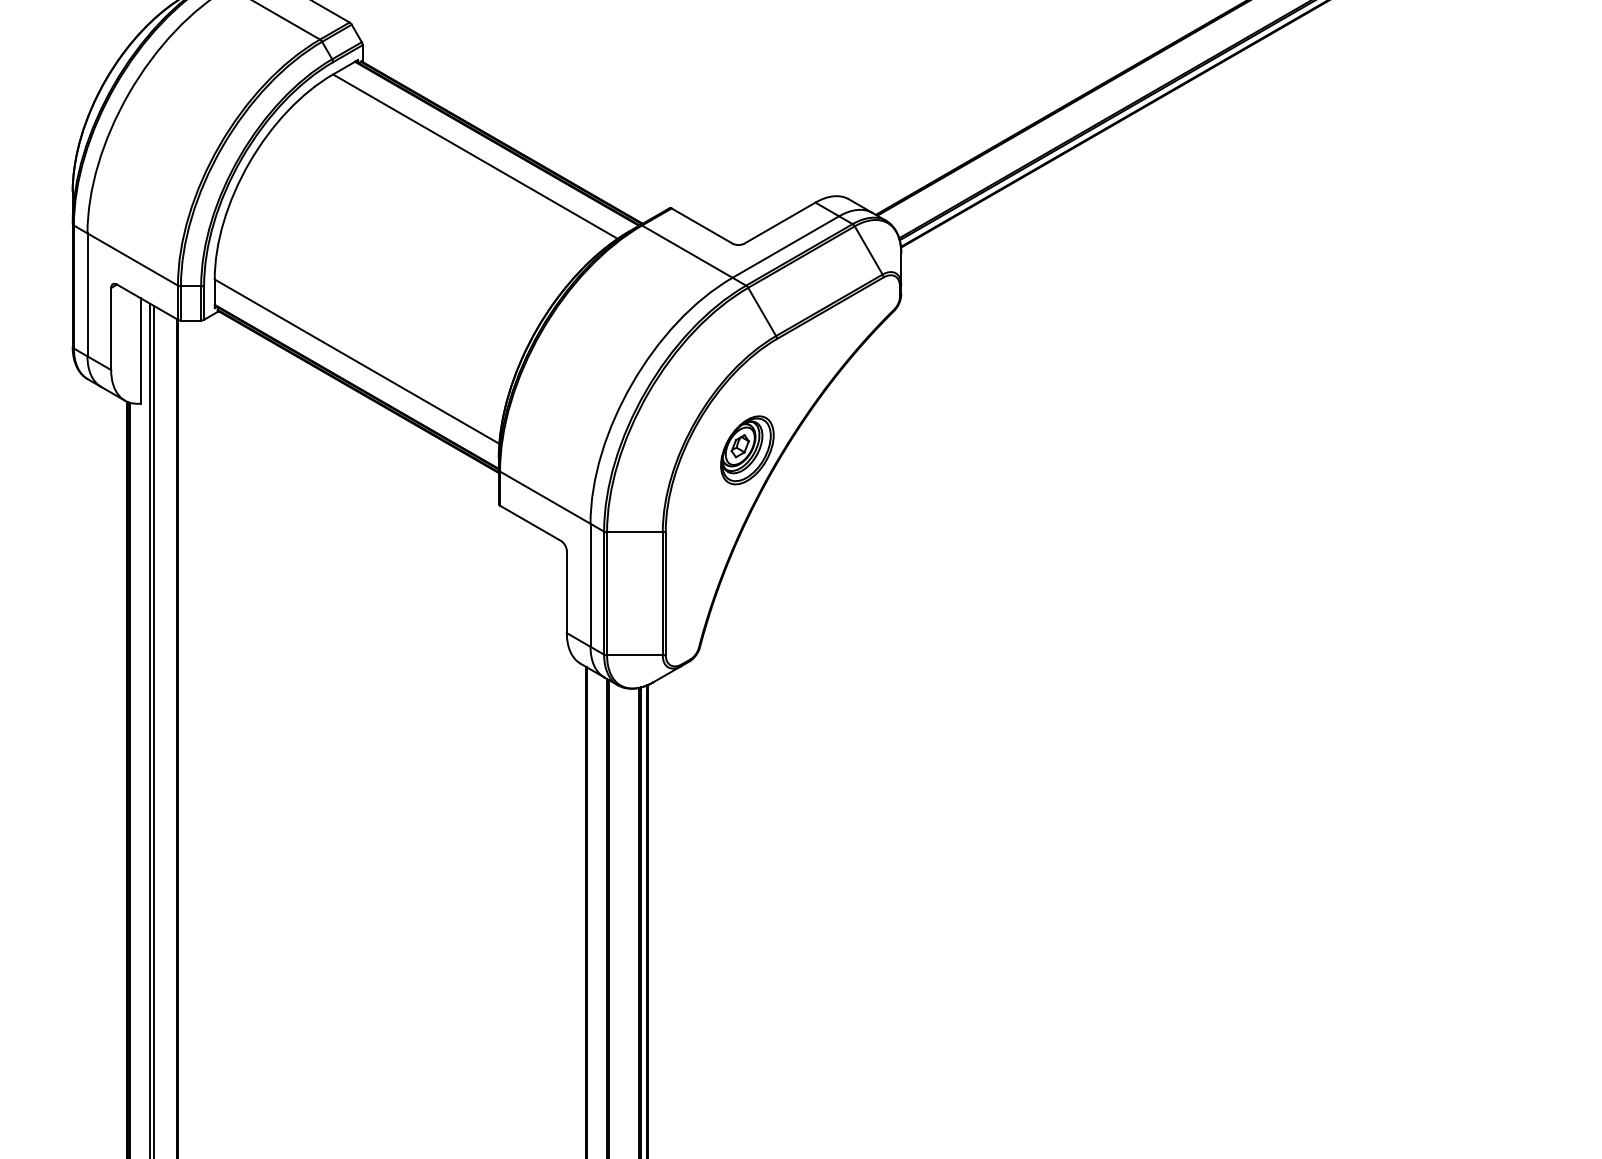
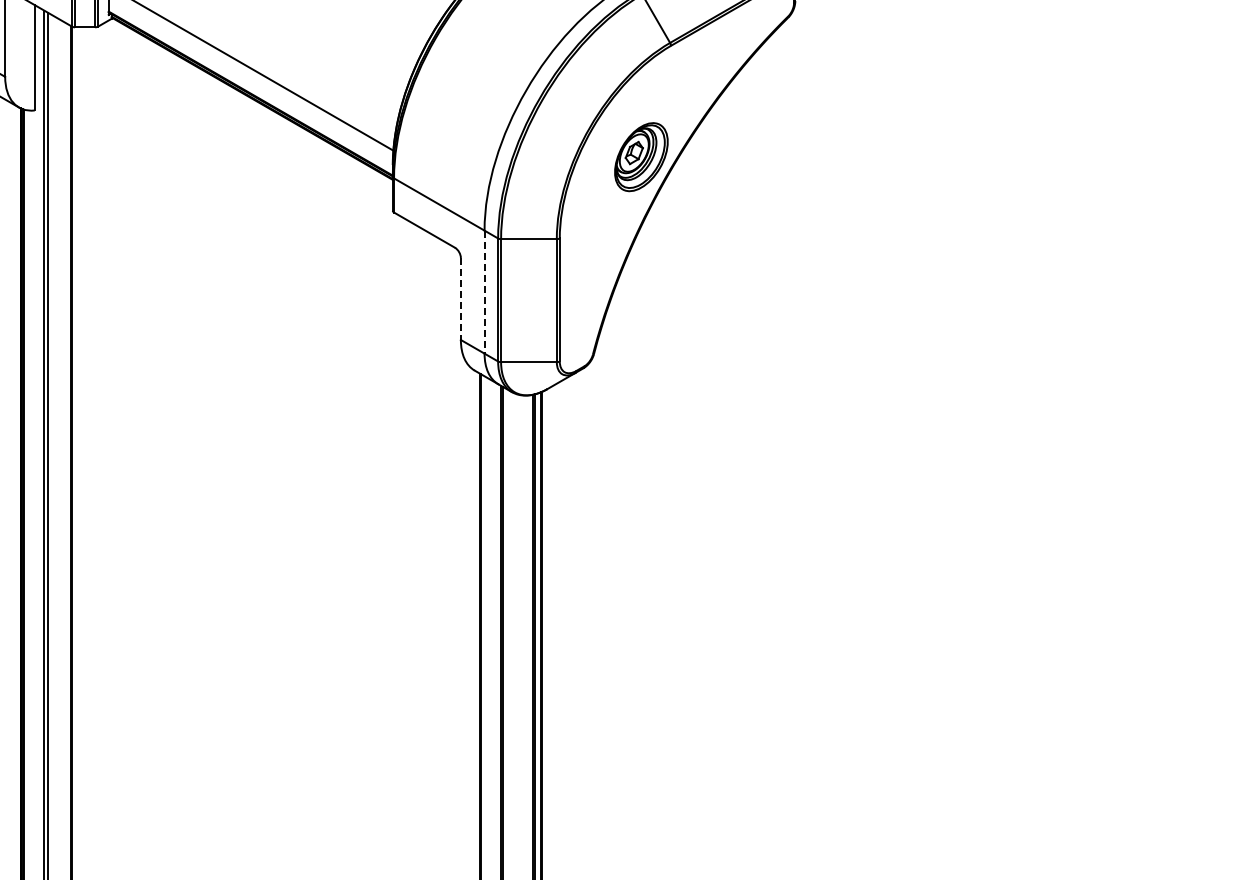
line: (590, 585) -> (484, 292), solid -> dashed
line: (566, 592) -> (460, 299), solid -> dashed

